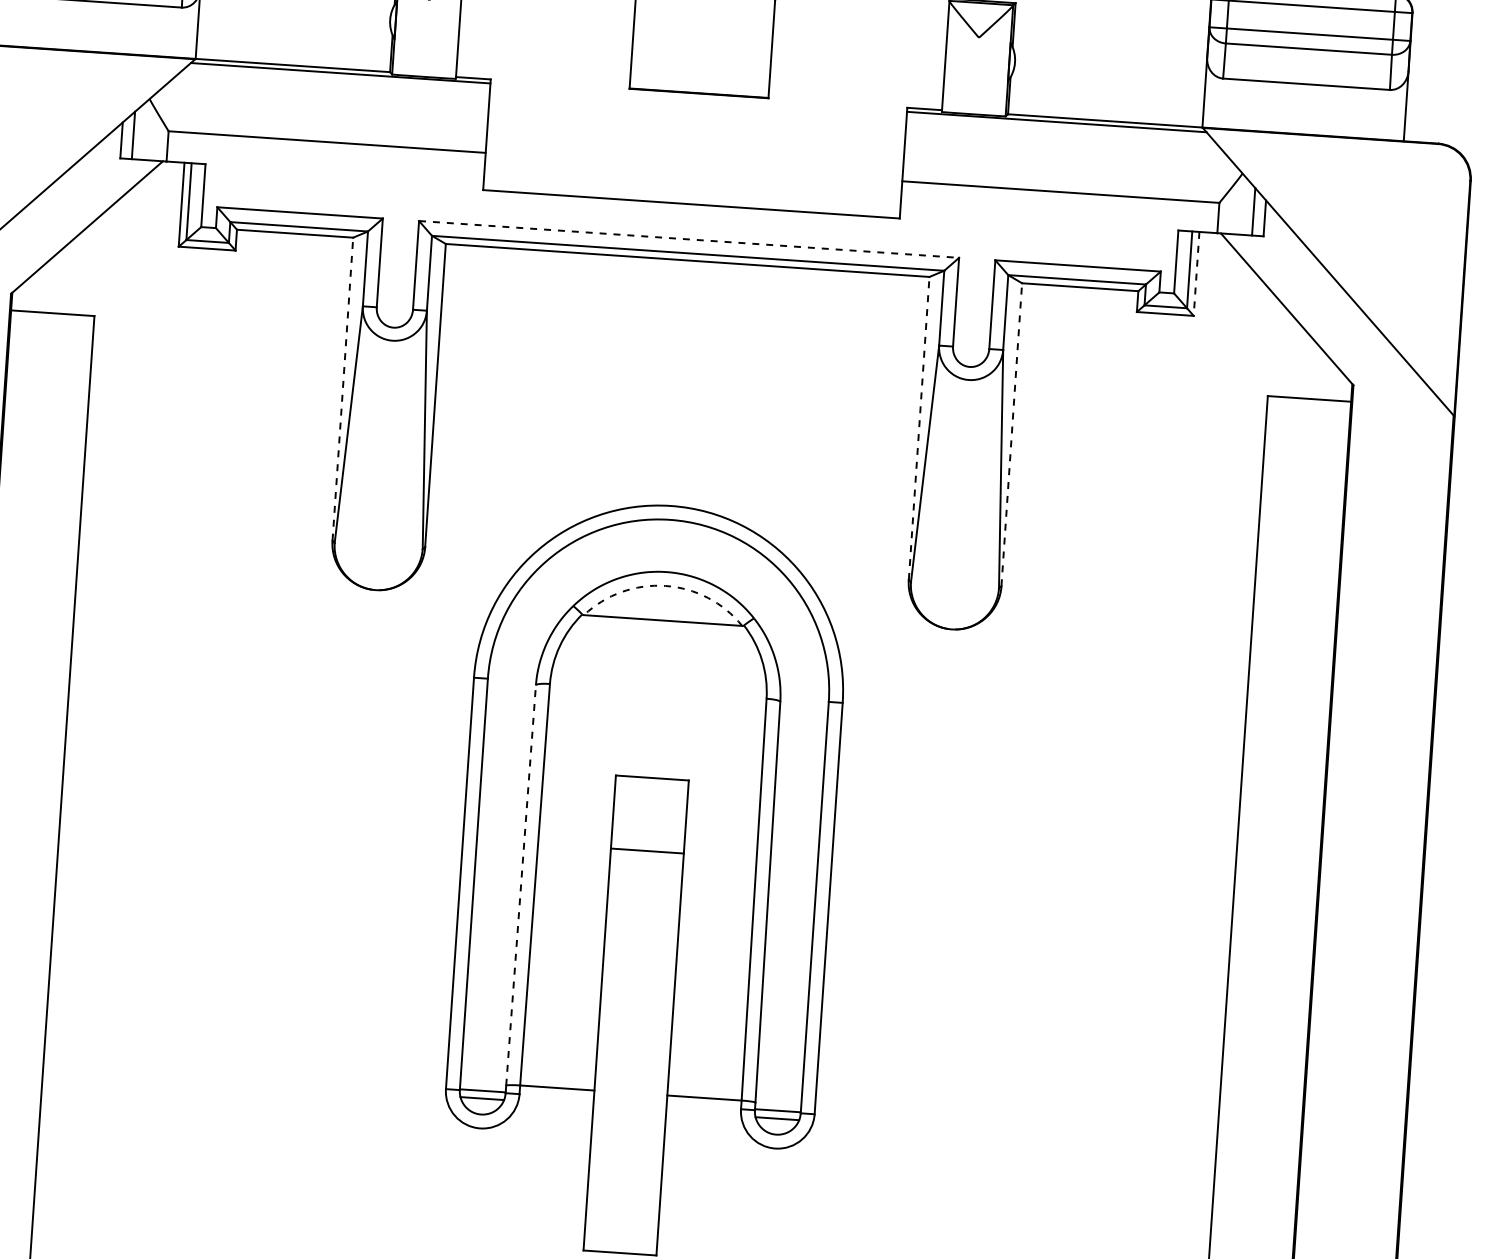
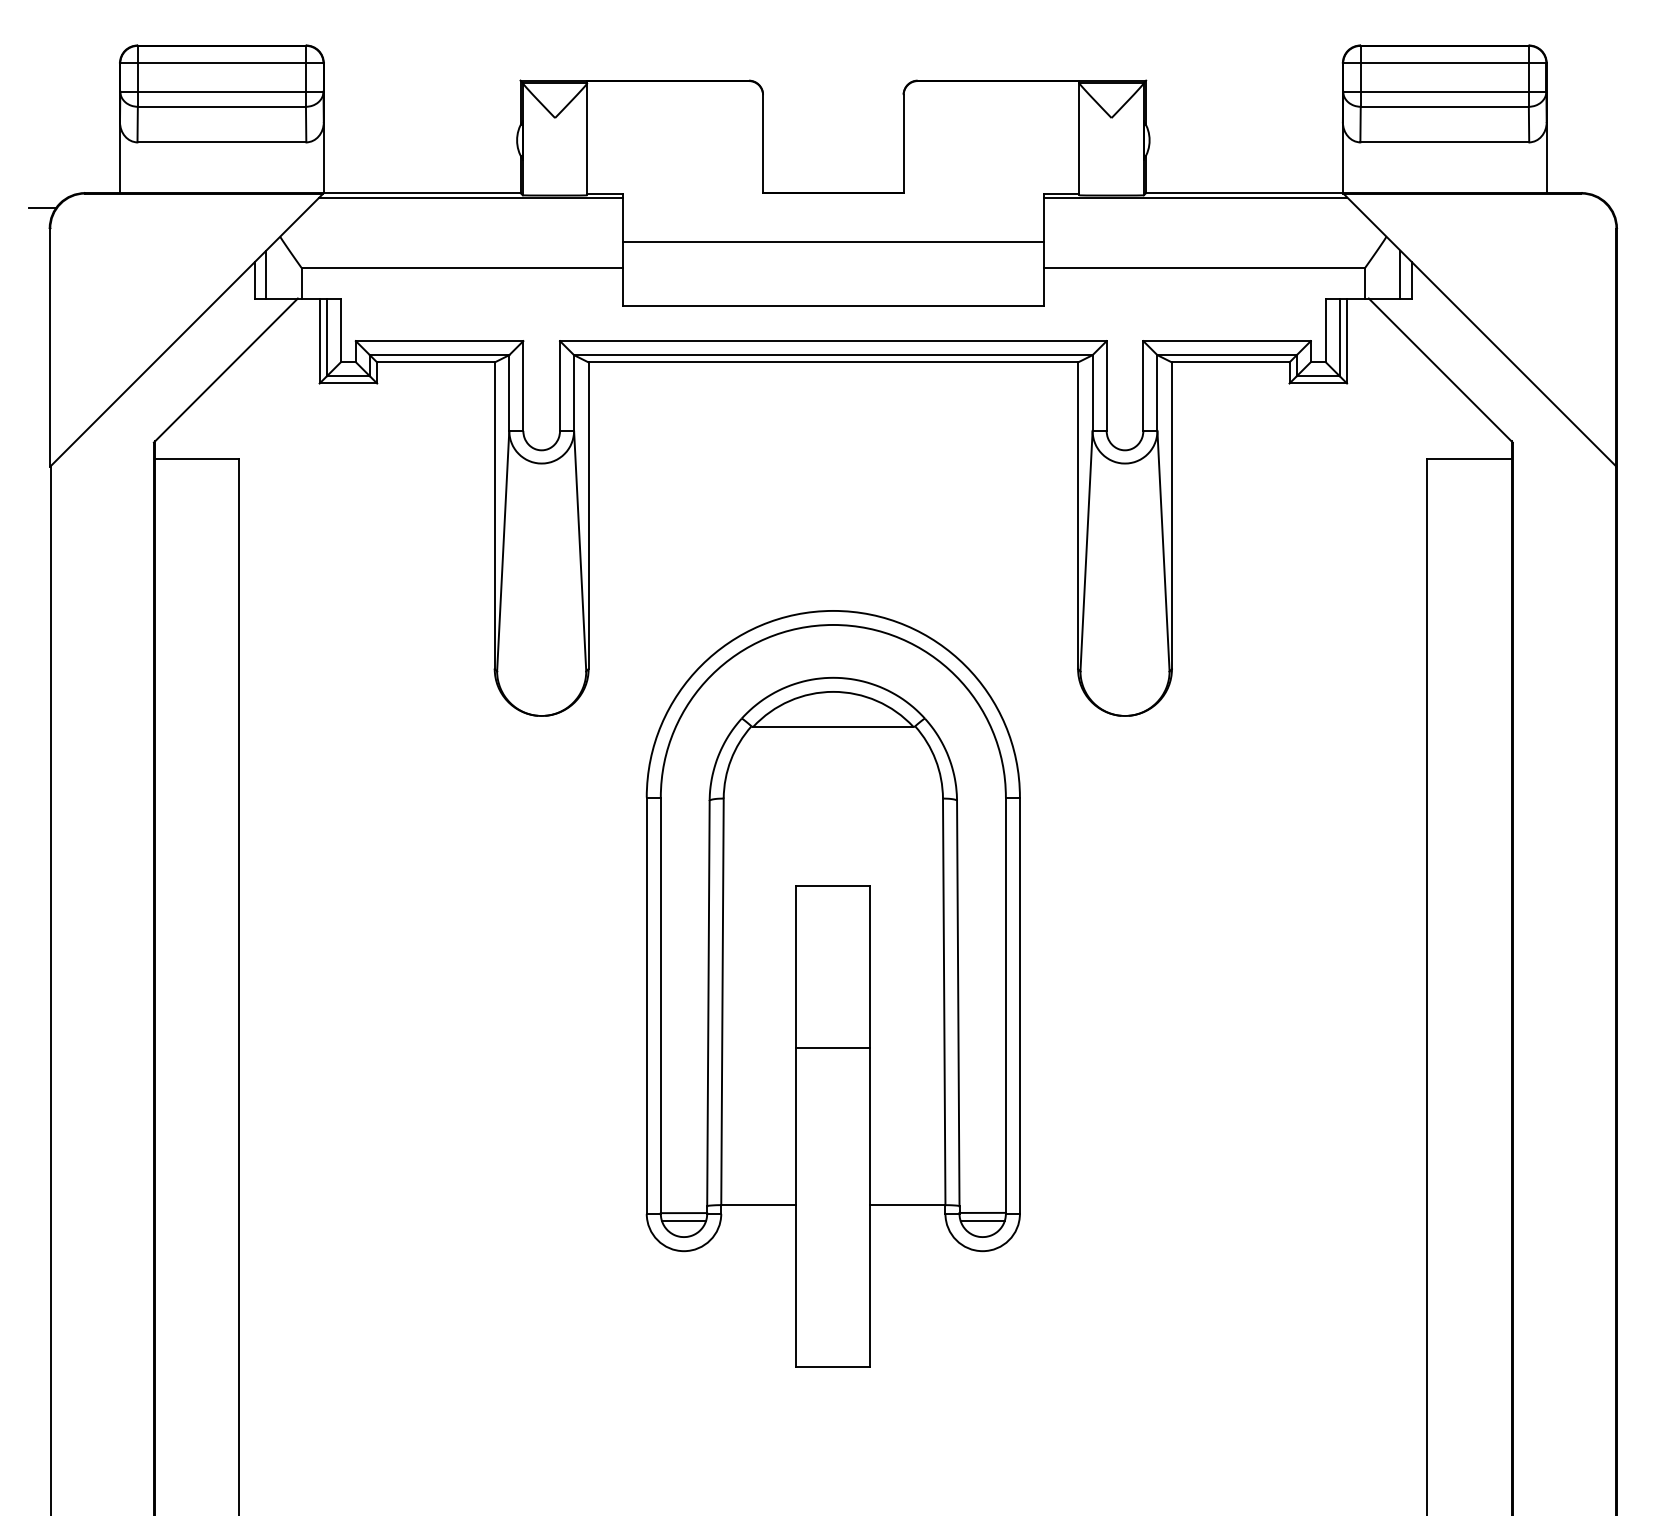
line: (695, 142) -> (833, 242), added
line: (689, 239) -> (833, 341), dashed -> solid
line: (1196, 274) -> (1347, 341), dashed -> solid
line: (342, 388) -> (494, 515), dashed -> solid
line: (919, 428) -> (1078, 515), dashed -> solid
line: (1011, 434) -> (1171, 515), dashed -> solid
arc: (665, 585) -> (833, 691), dashed -> solid
line: (647, 851) -> (833, 1048), moved
line: (521, 885) -> (708, 1003), dashed -> solid

